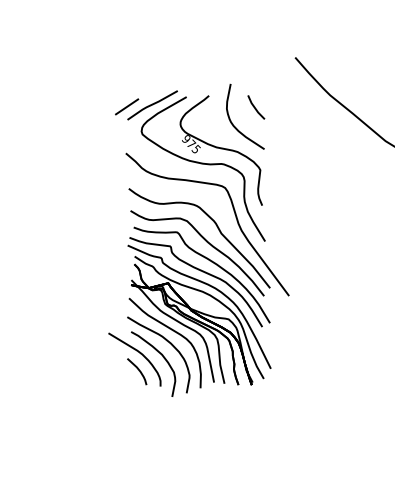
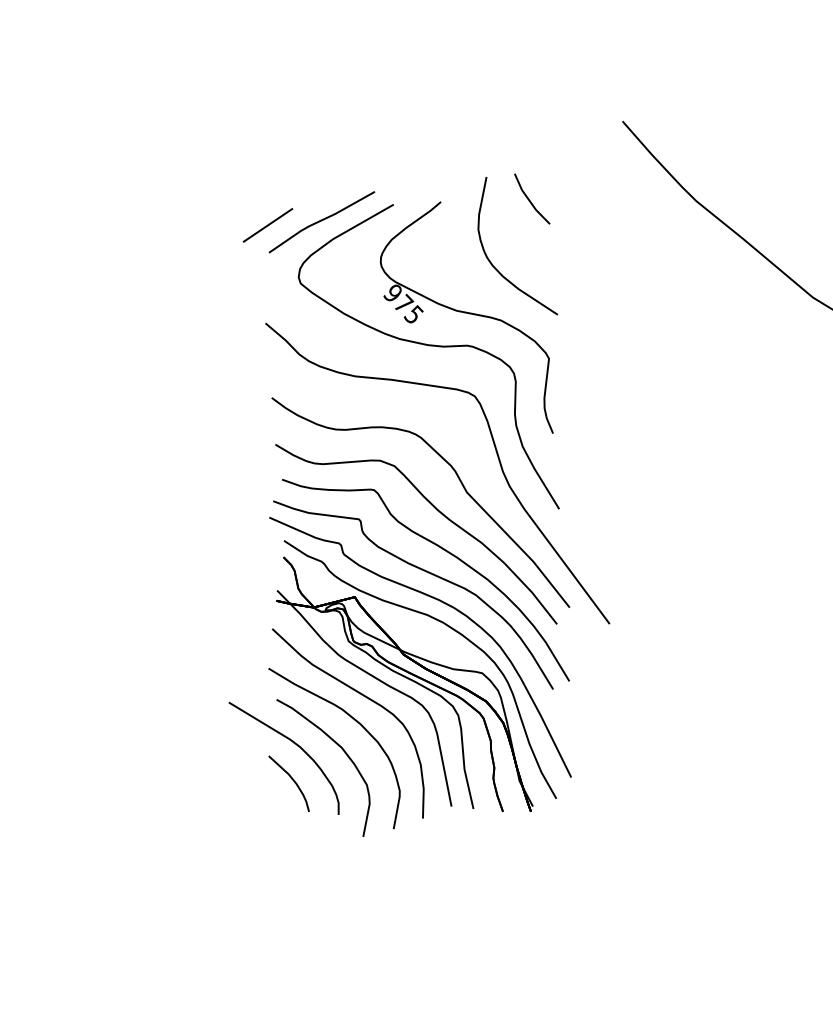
line: (255, 107) -> (530, 199), moved

